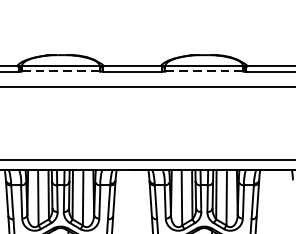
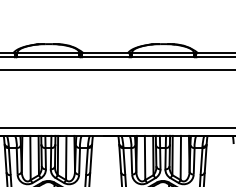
line: (60, 71) -> (48, 57), dashed -> solid
line: (205, 71) -> (163, 57), dashed -> solid

